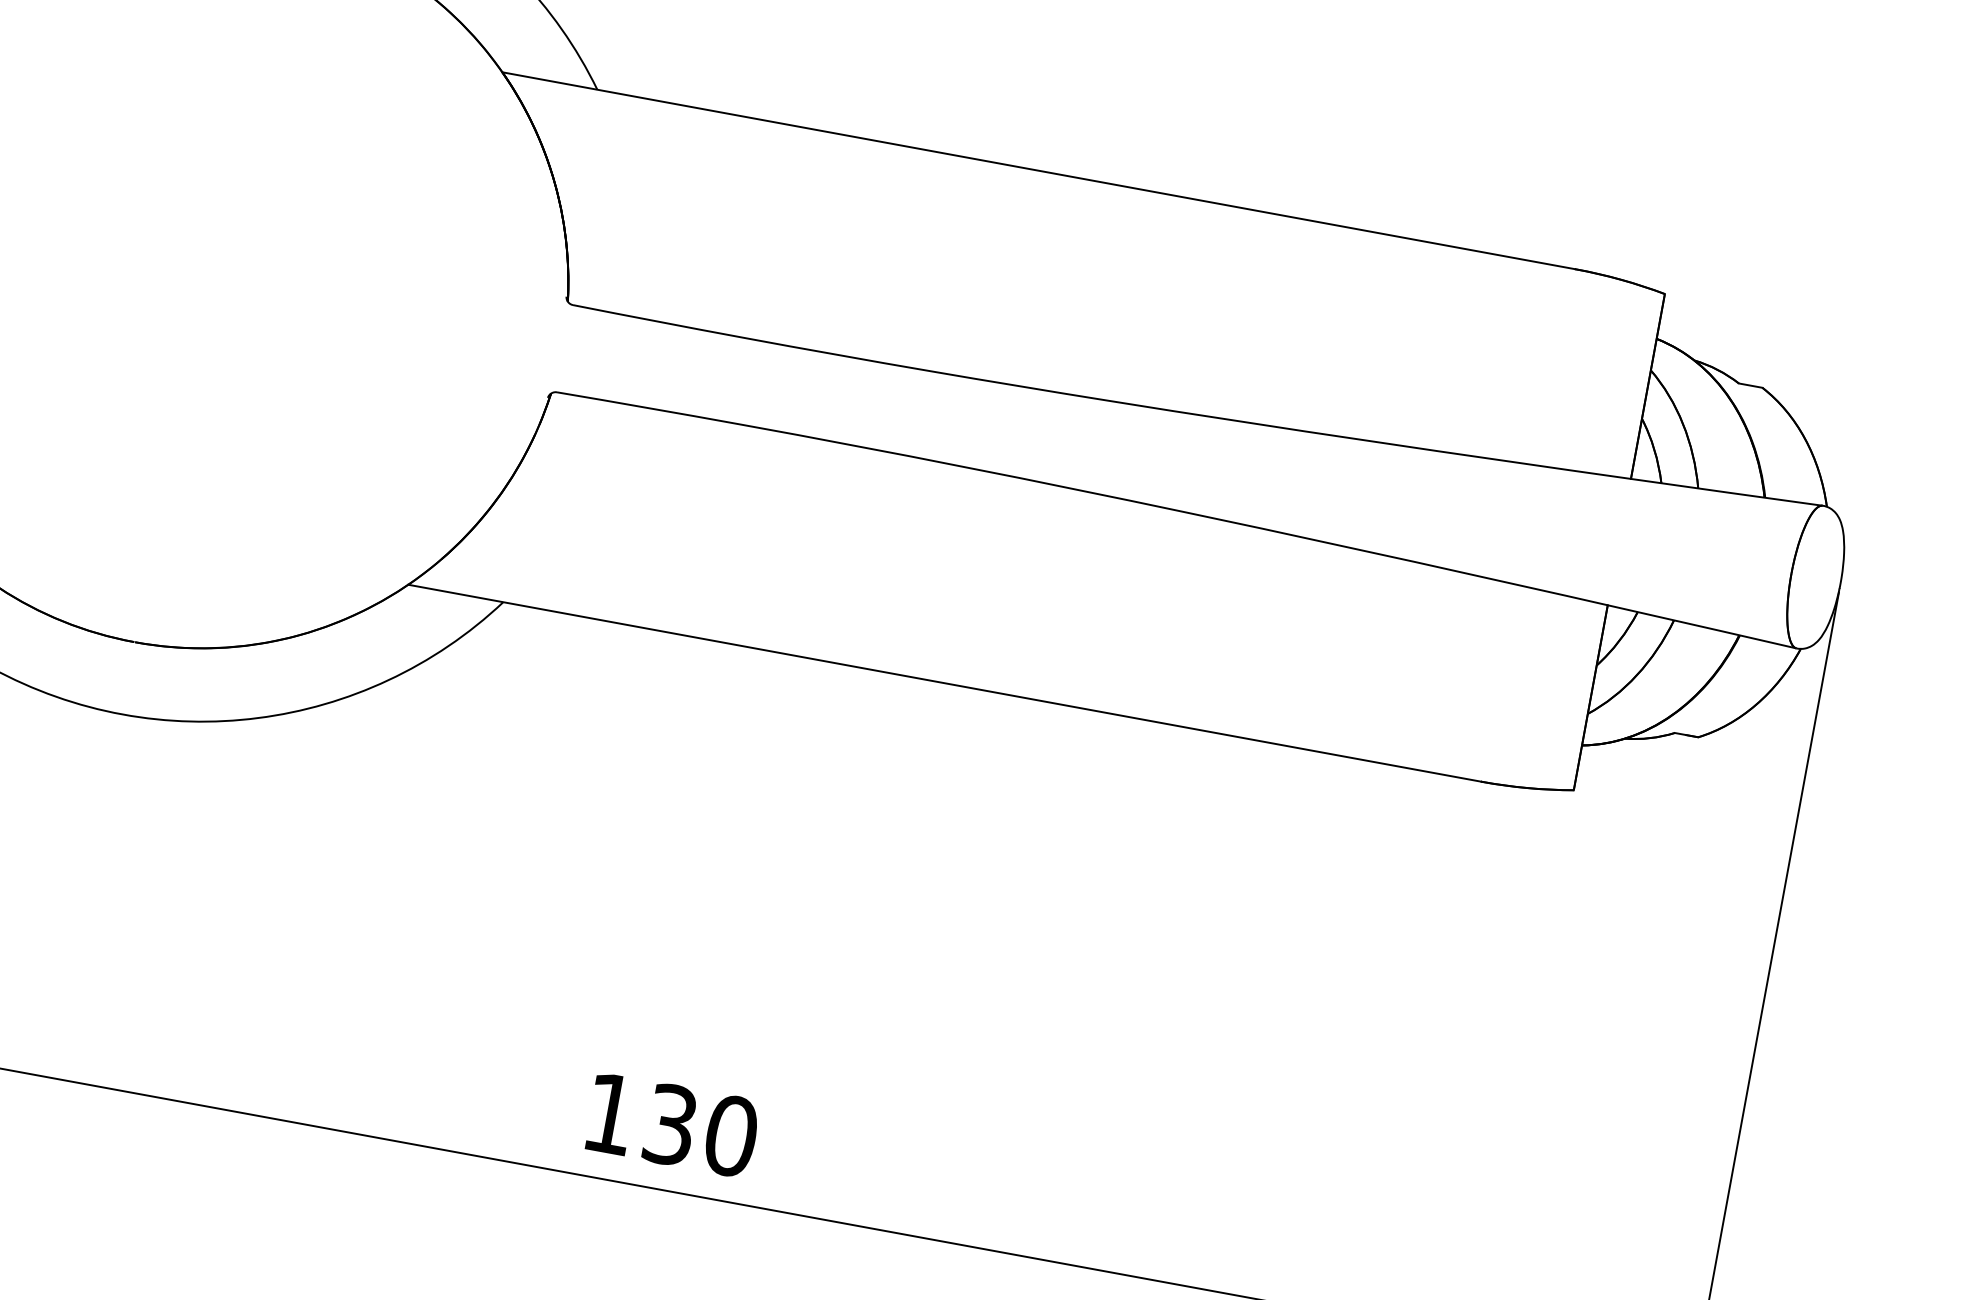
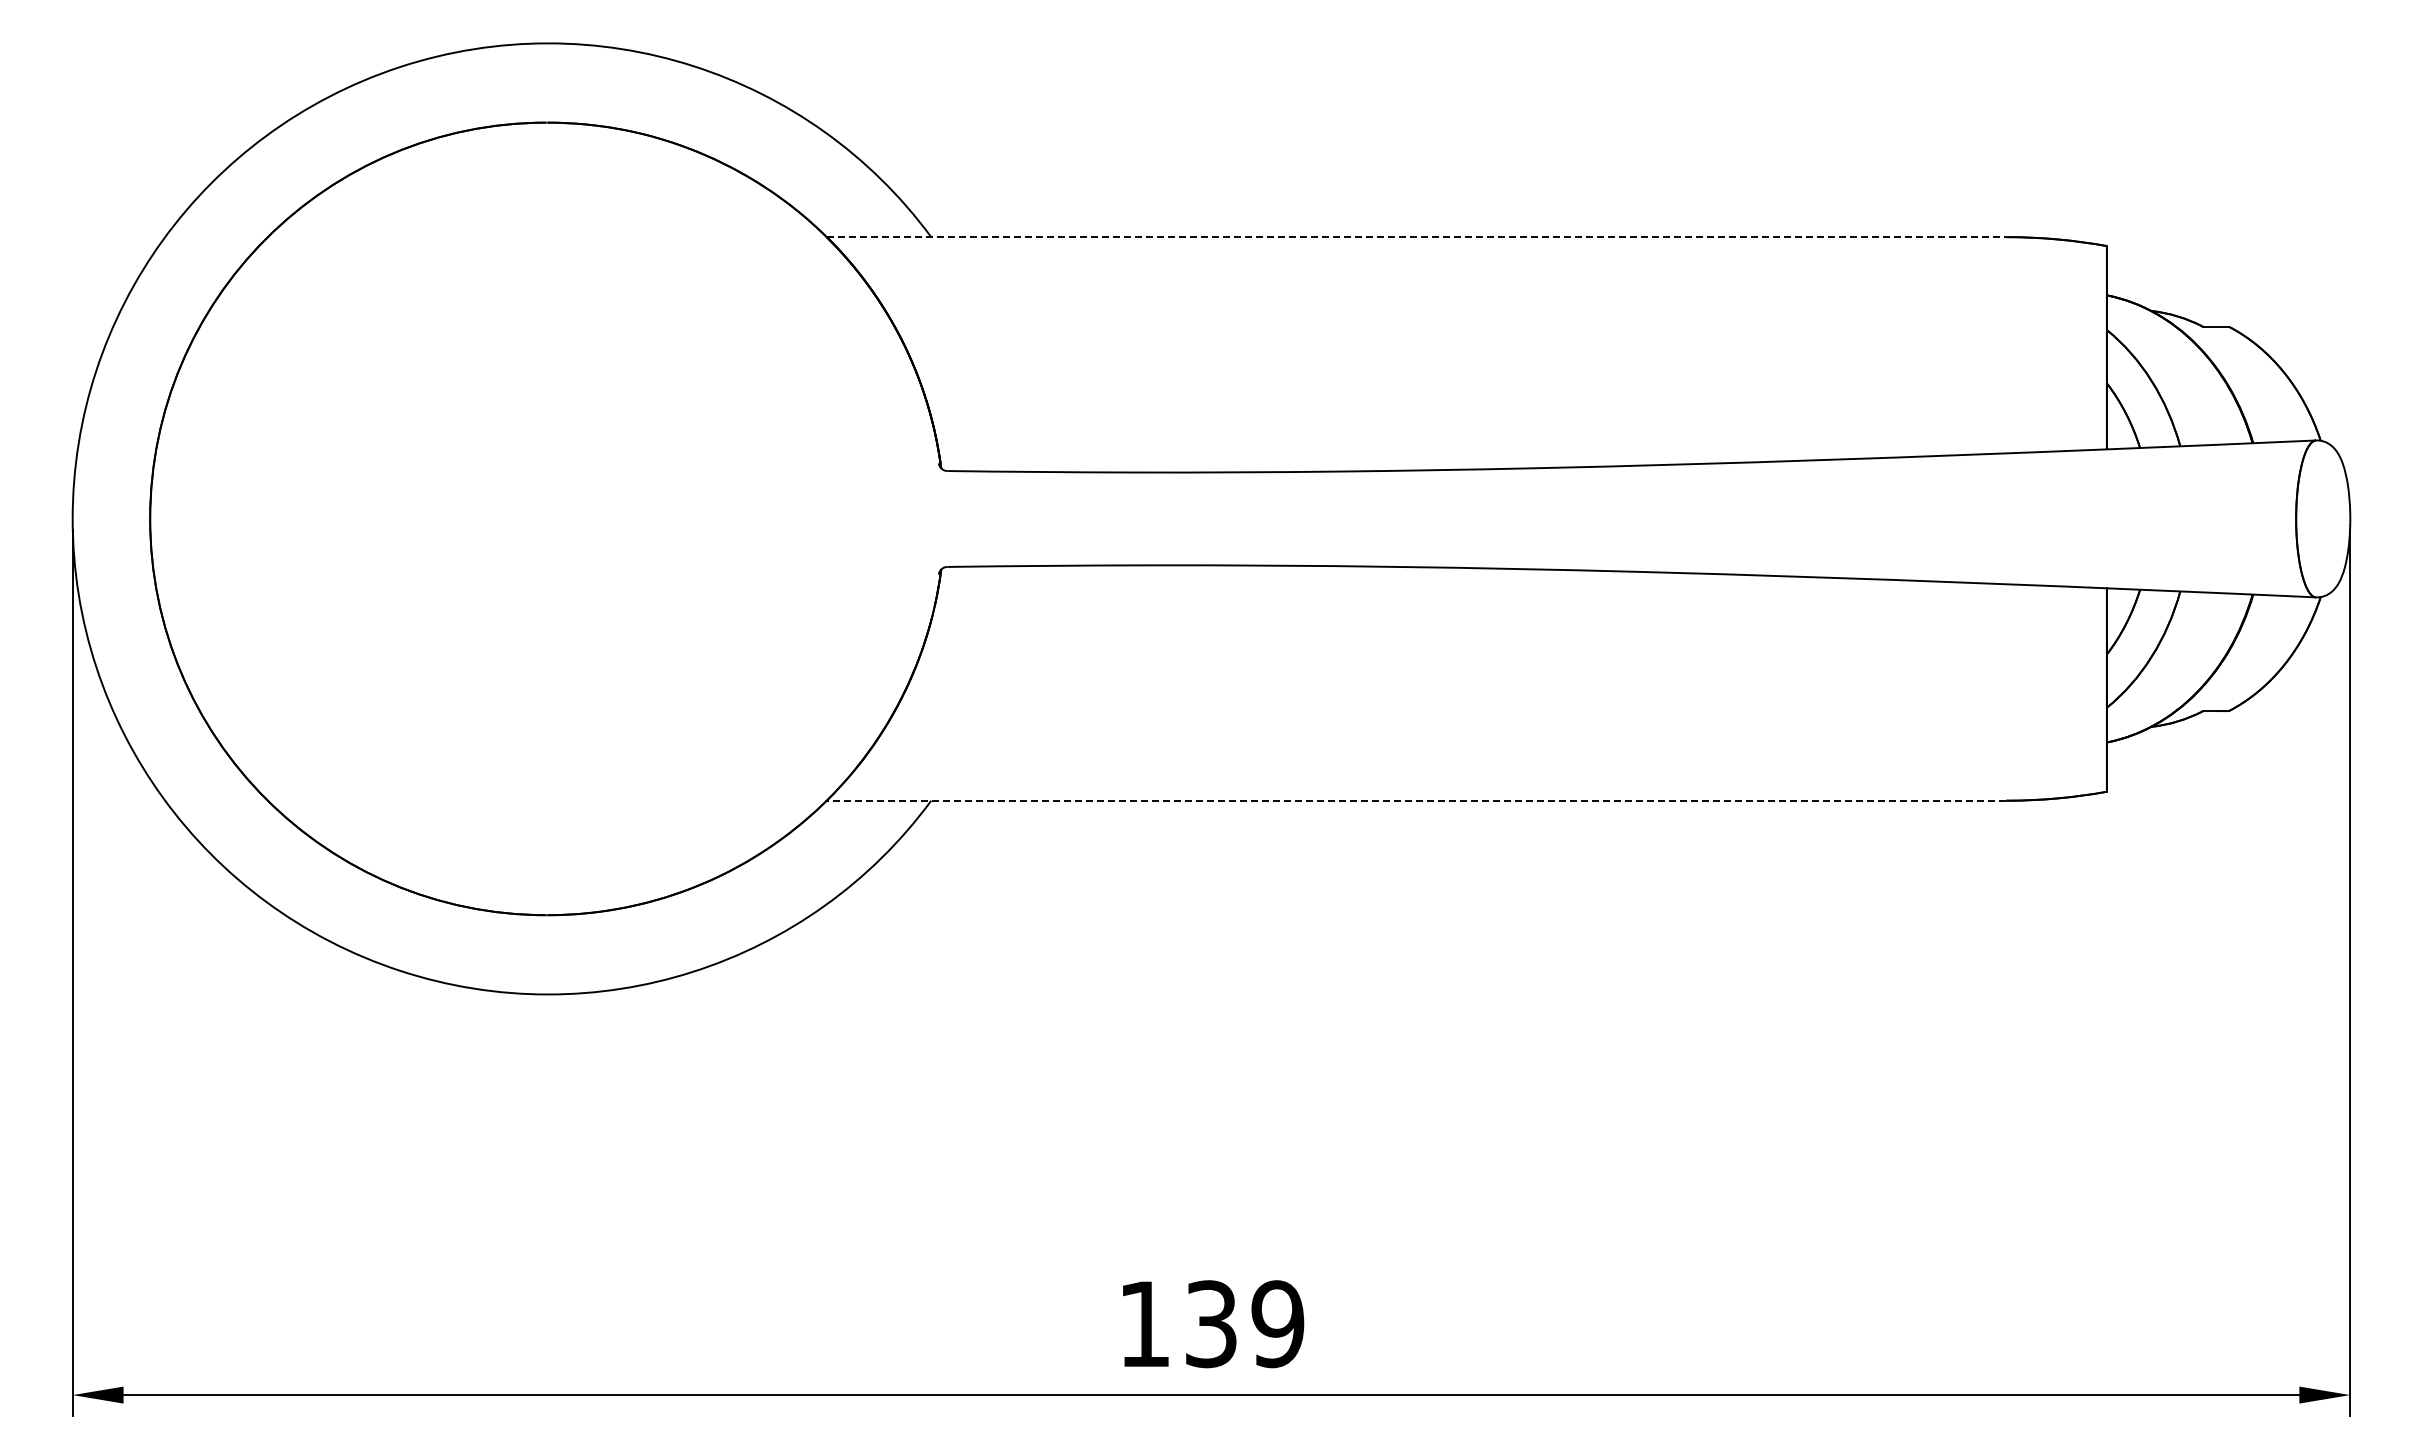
line: (1038, 171) -> (1416, 237), solid -> dashed
line: (944, 682) -> (1416, 800), solid -> dashed
text: (730, 1136) -> (1277, 1324), 130 -> 139

